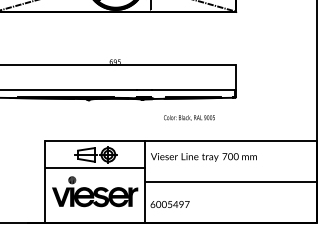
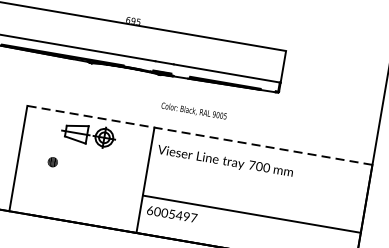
text: (189, 117) -> (194, 110), moved
line: (181, 140) -> (200, 135), solid -> dashed
line: (95, 168) -> (85, 152), removed
line: (230, 182) -> (251, 214), moved
fill: (94, 197) -> (77, 188), removed

